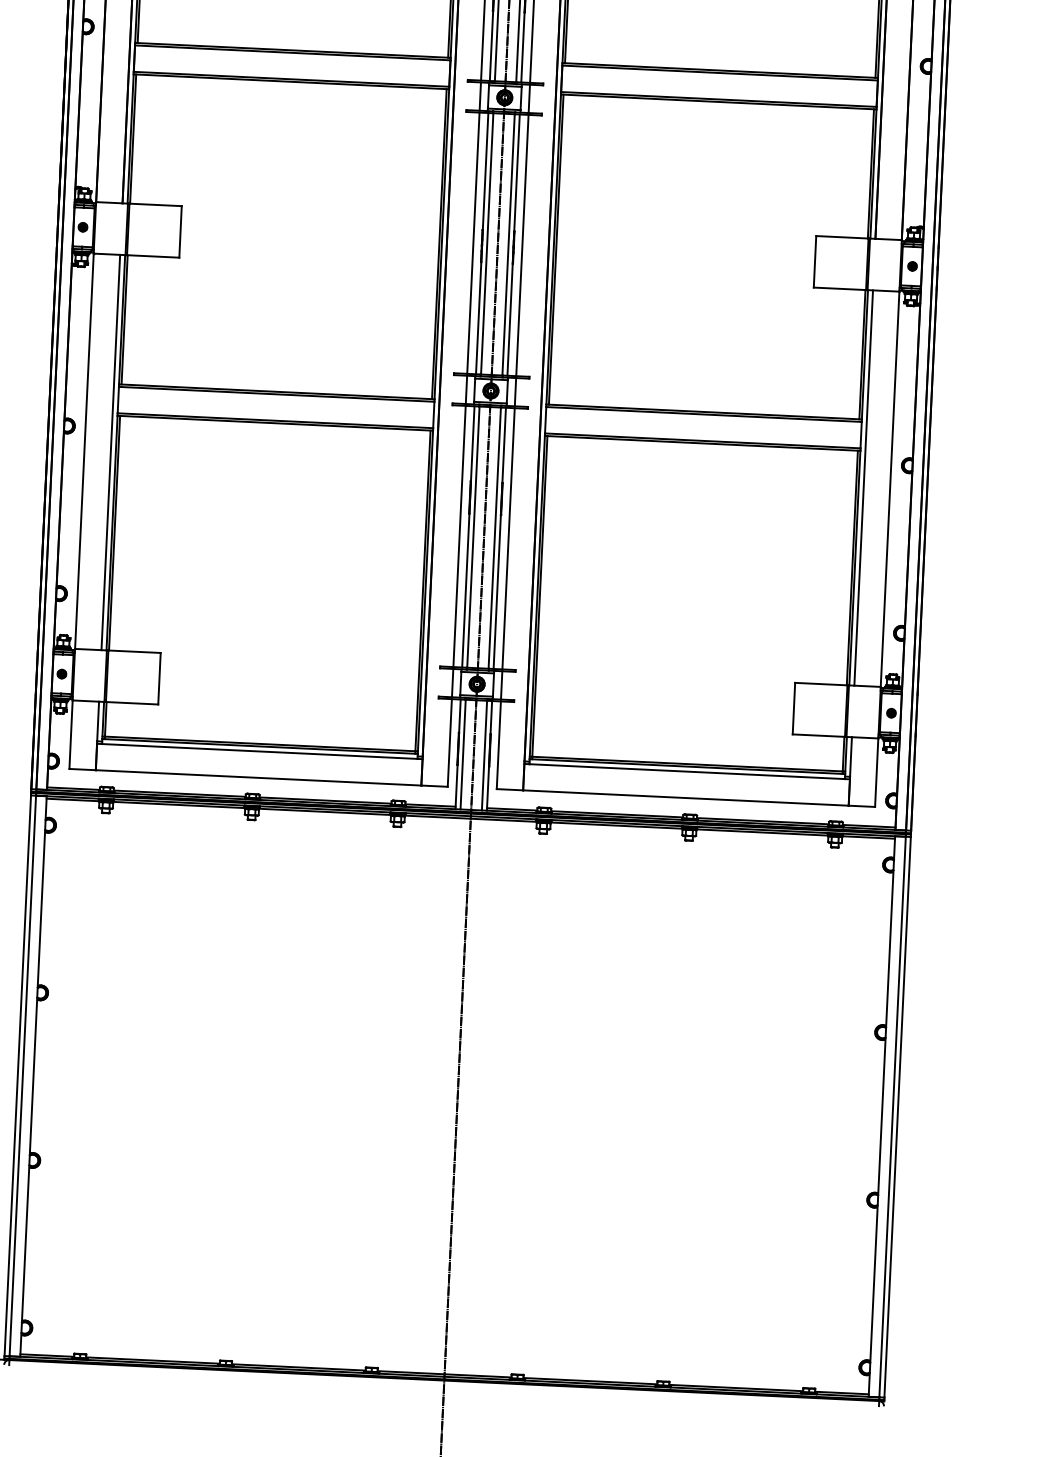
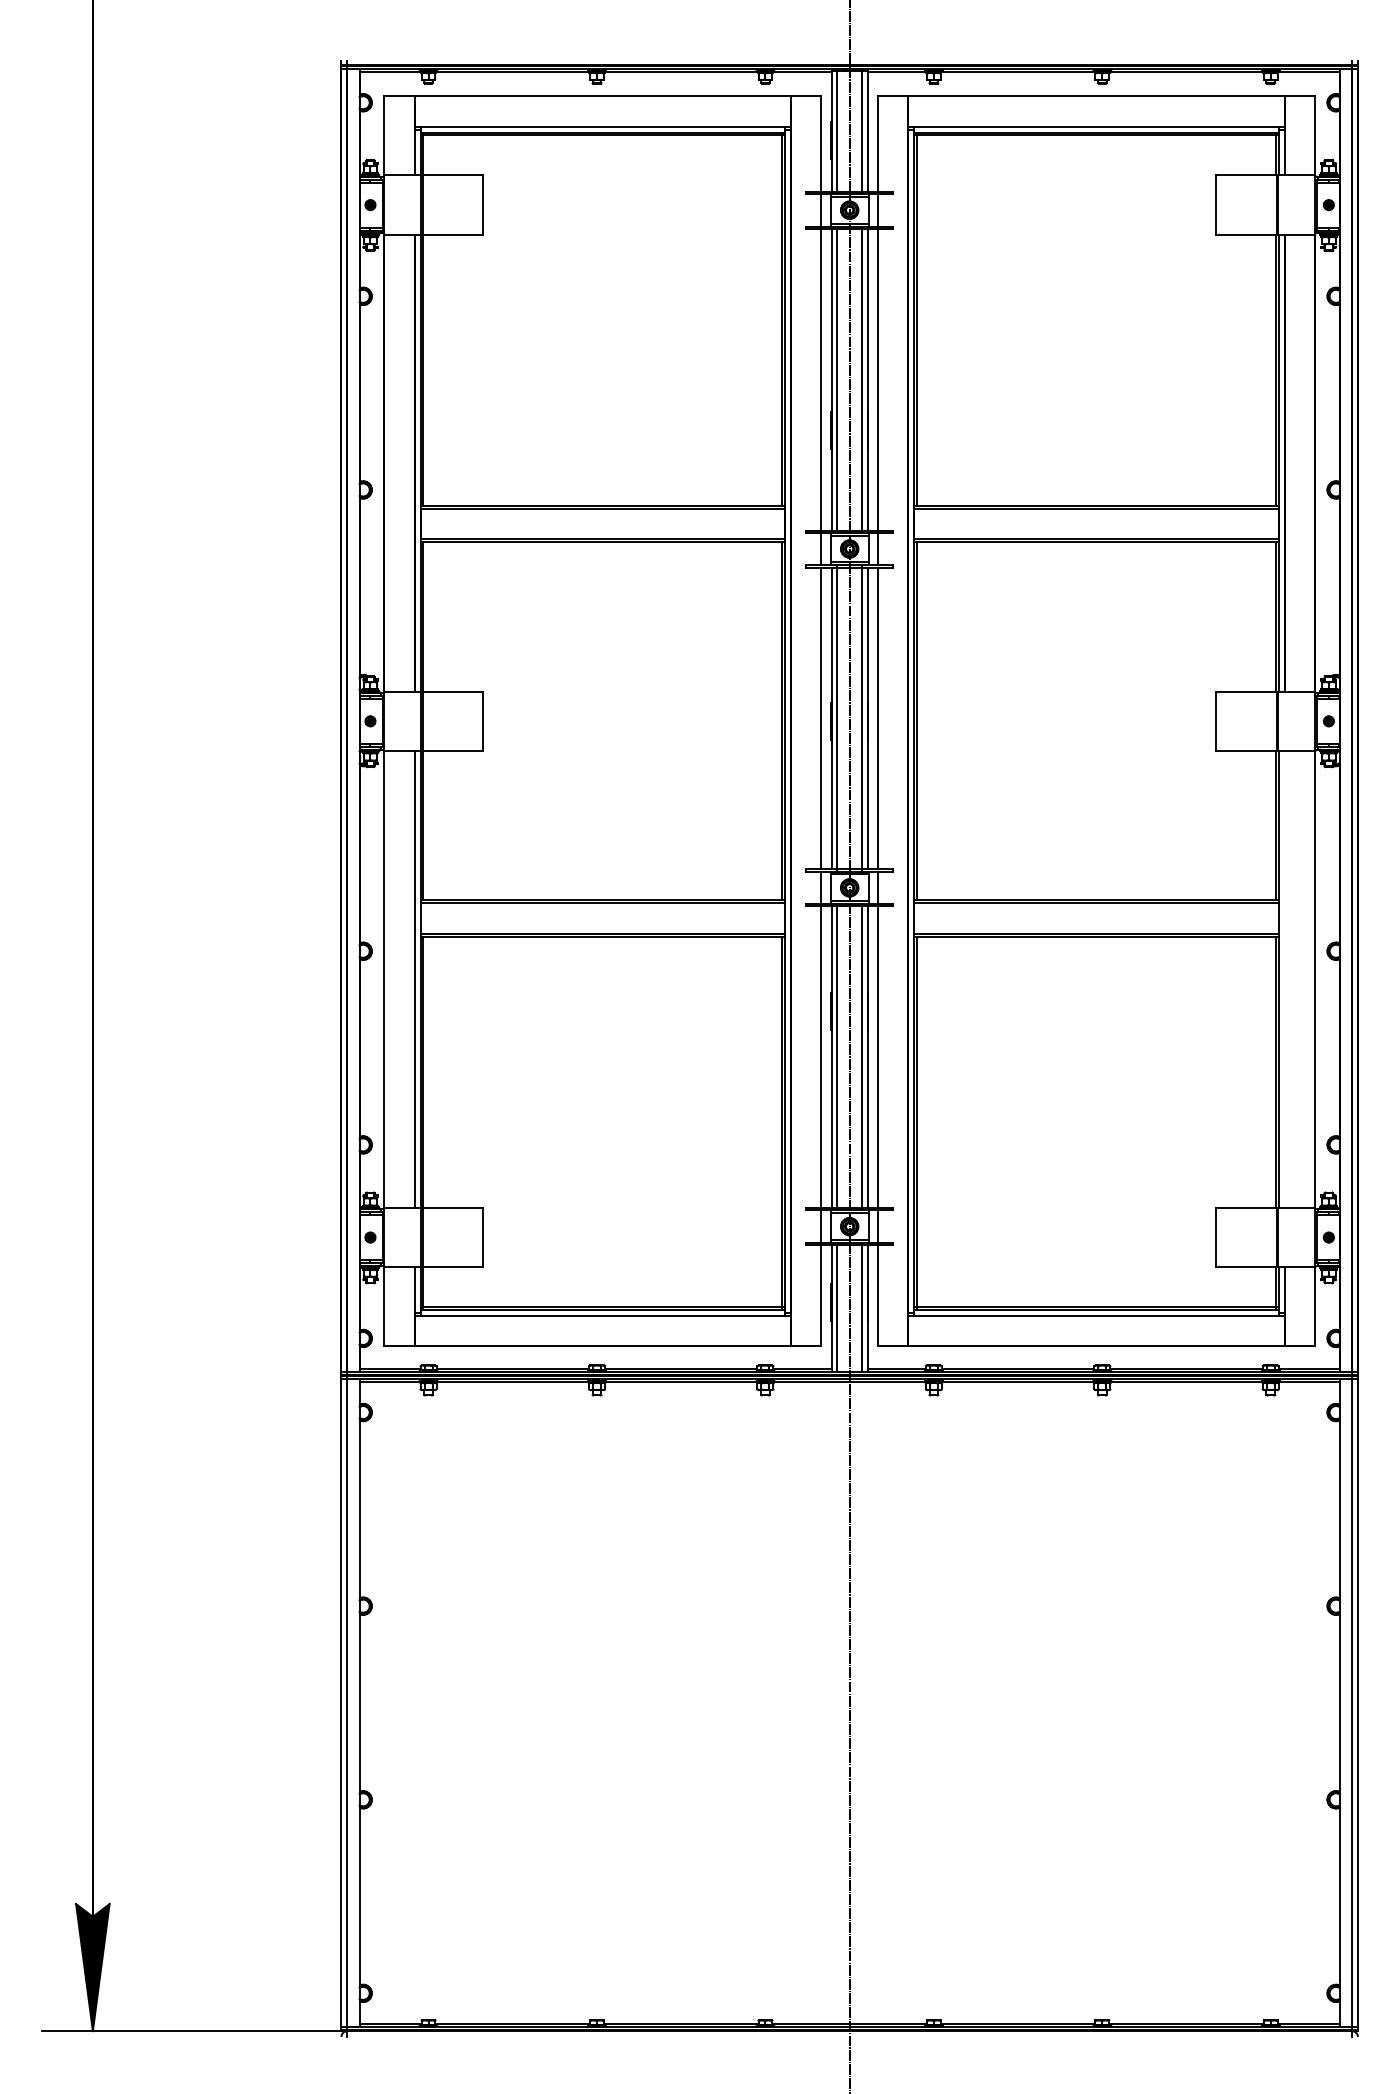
line: (863, 488) -> (1284, 979), removed

